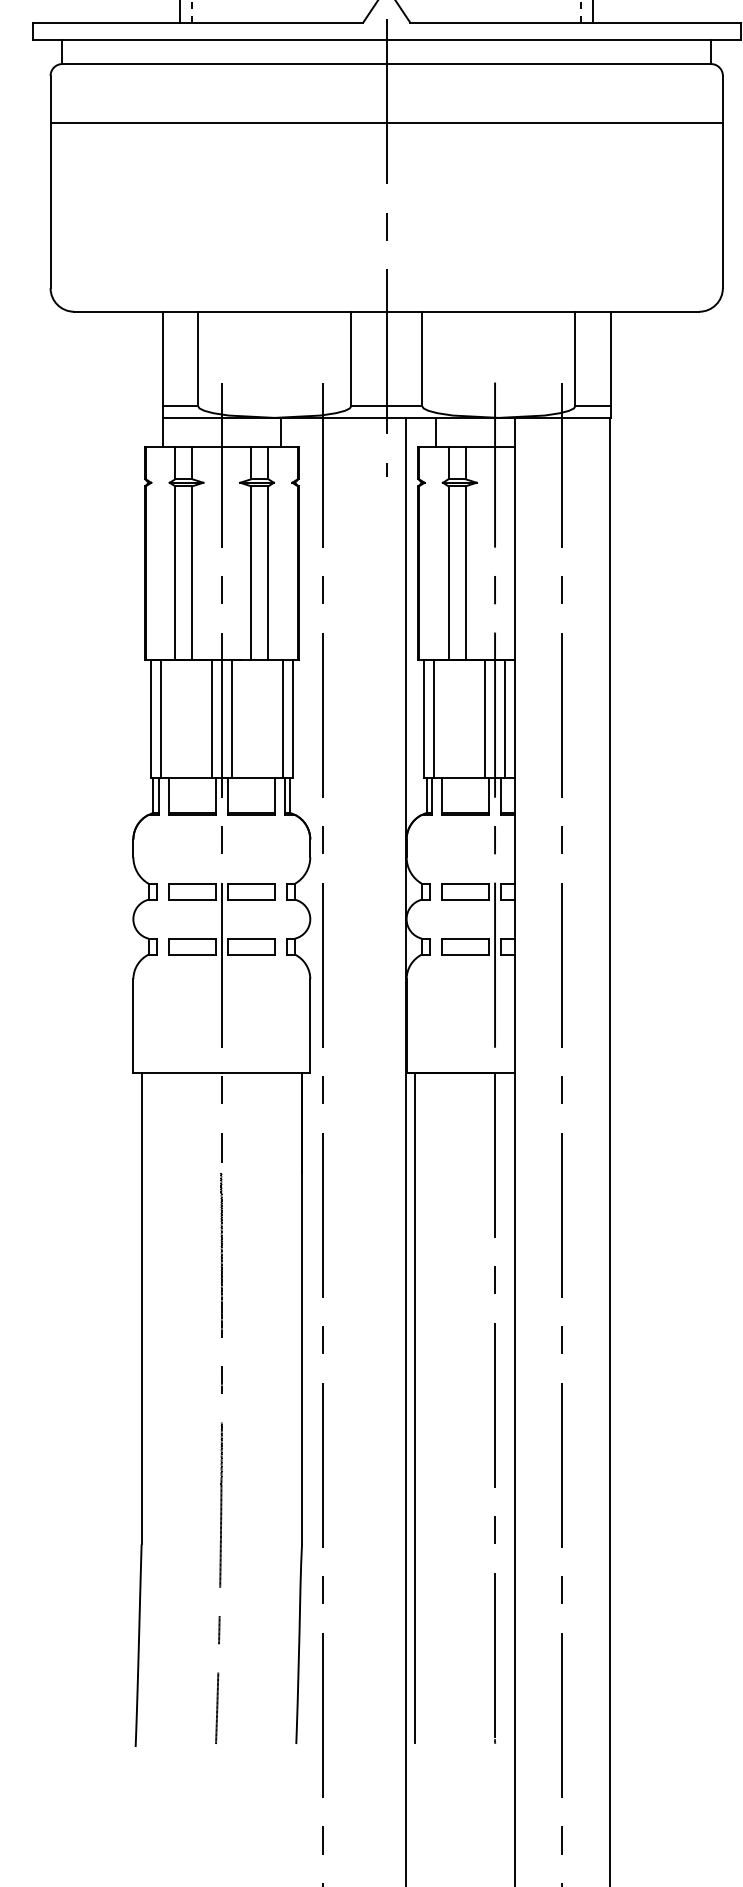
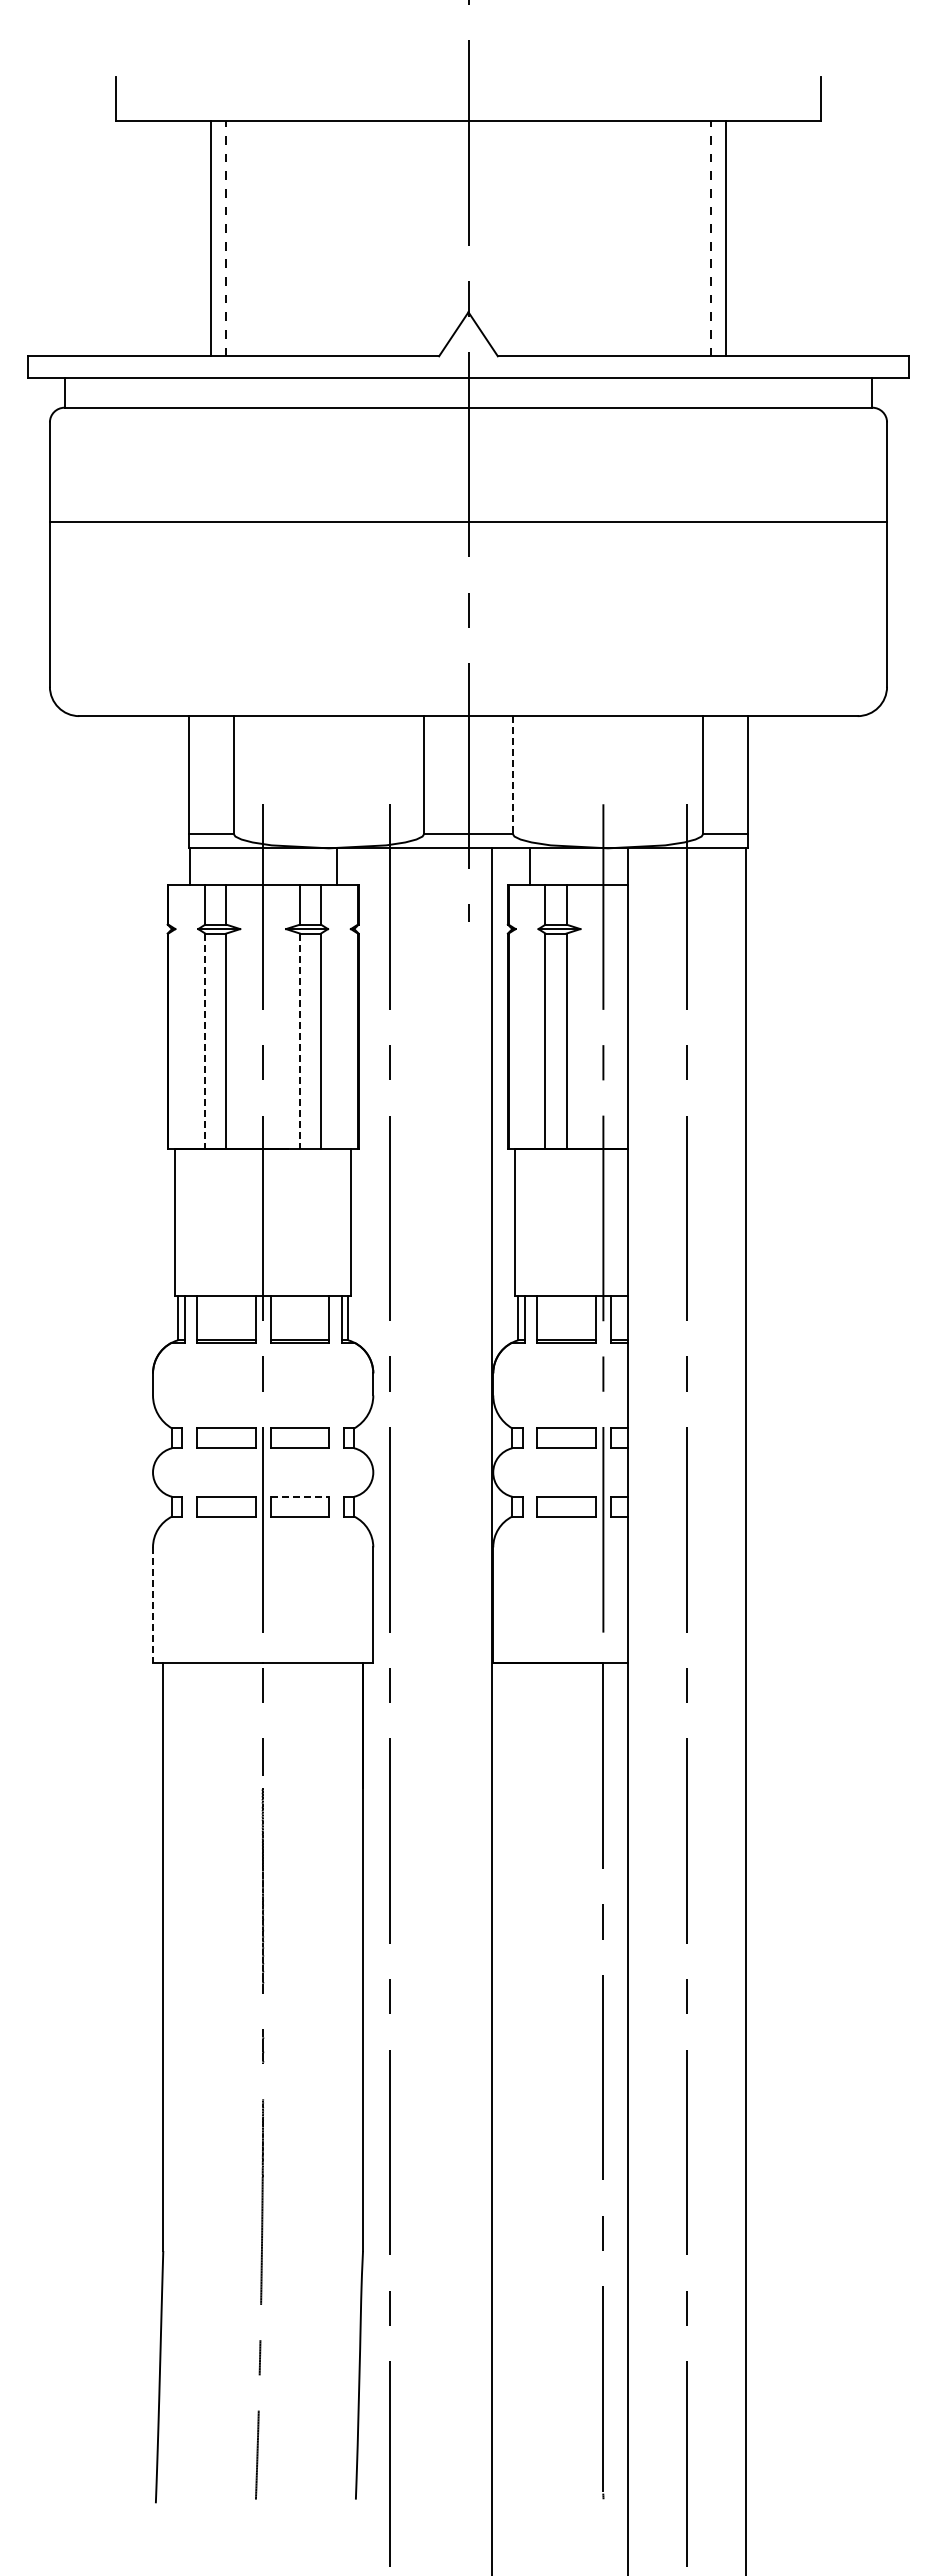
line: (386, 123) -> (468, 522), moved
line: (422, 358) -> (512, 774), solid -> dashed
line: (175, 573) -> (205, 1041), solid -> dashed
line: (251, 573) -> (299, 1041), solid -> dashed
line: (161, 718) -> (187, 1222), removed
line: (211, 718) -> (250, 1222), removed
line: (231, 718) -> (275, 1222), removed
line: (283, 718) -> (339, 1222), removed
line: (434, 718) -> (527, 1222), removed
line: (485, 718) -> (591, 1222), removed
line: (504, 718) -> (615, 1222), removed
line: (251, 938) -> (300, 1496), solid -> dashed
line: (133, 1025) -> (153, 1605), solid -> dashed
line: (414, 1407) -> (503, 2080), removed

